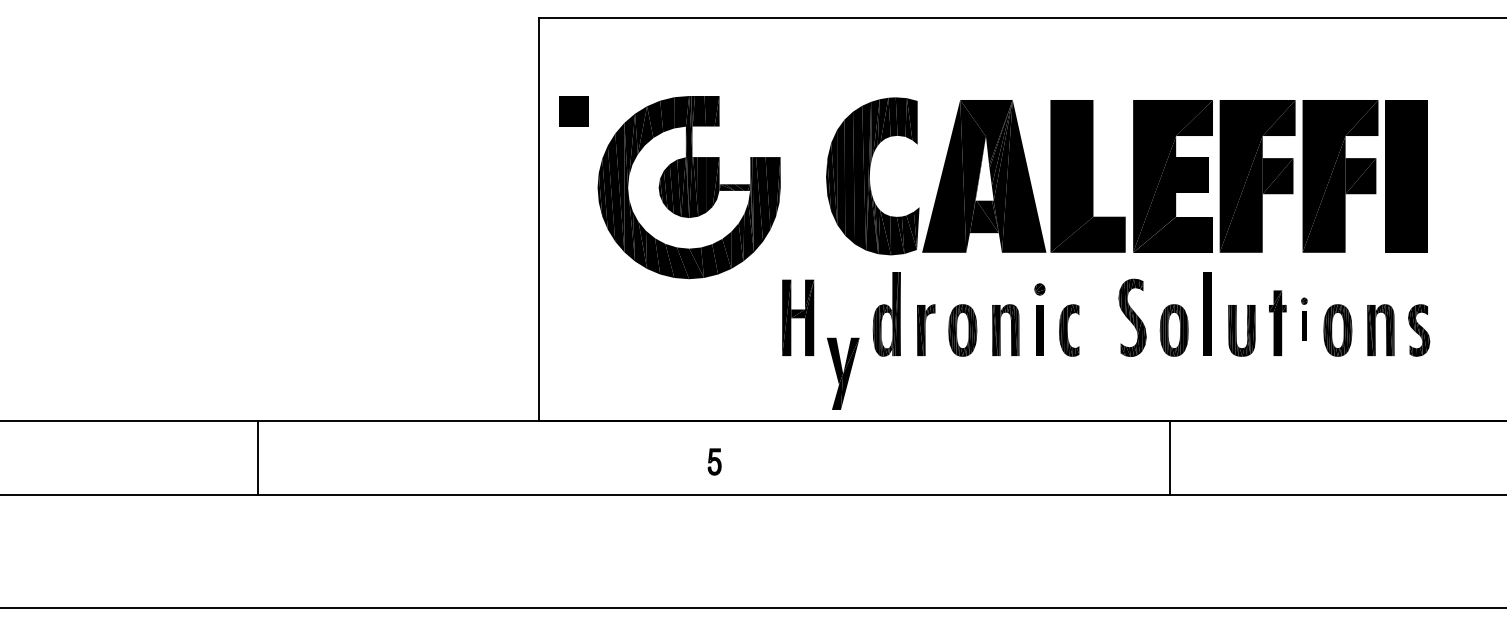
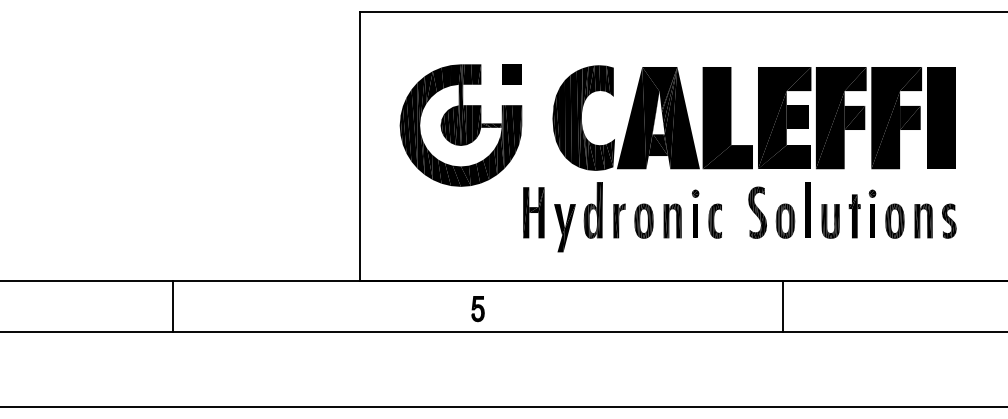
part: (573, 111) -> (511, 74), moved
part: (1304, 318) -> (872, 213), size x1.67
part: (842, 374) -> (564, 228), moved
part: (713, 462) -> (477, 309), size x1.43

